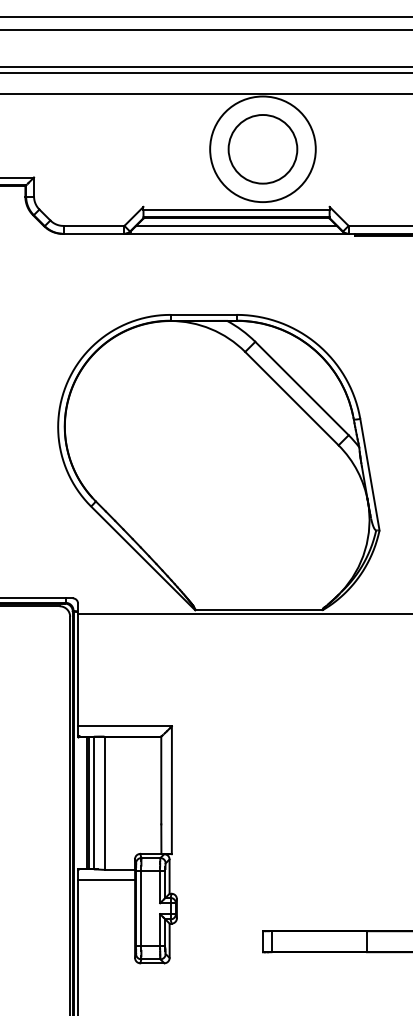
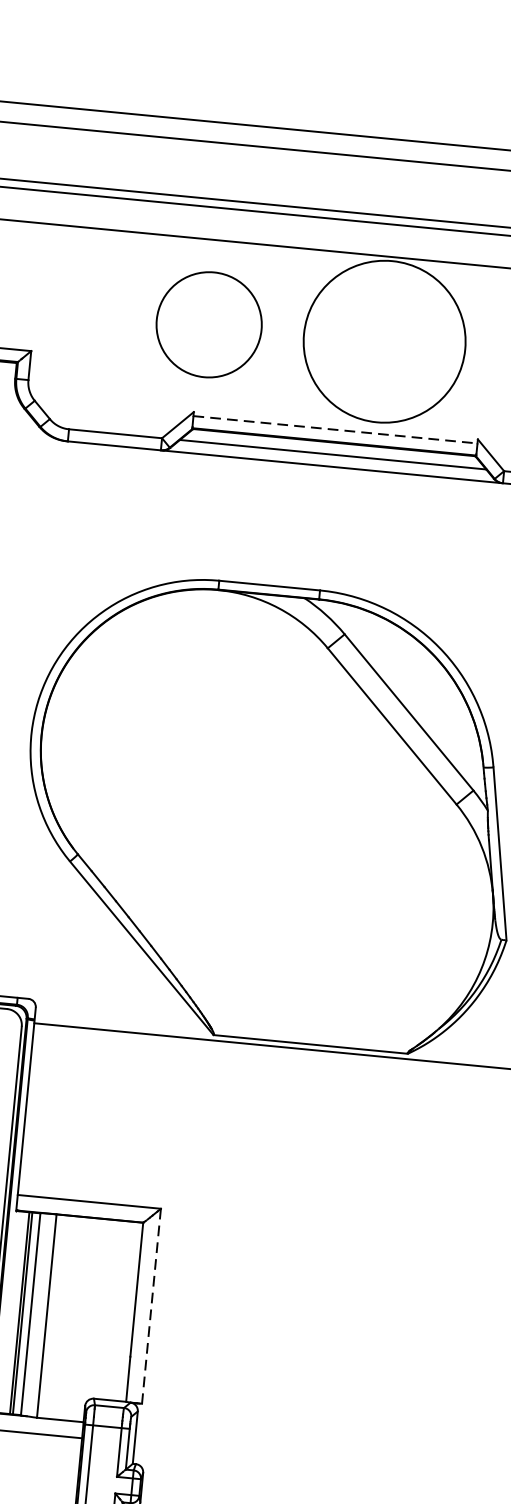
circle: (262, 149) -> (208, 325), moved
line: (237, 209) -> (336, 429), solid -> dashed
line: (171, 790) -> (150, 1306), solid -> dashed

